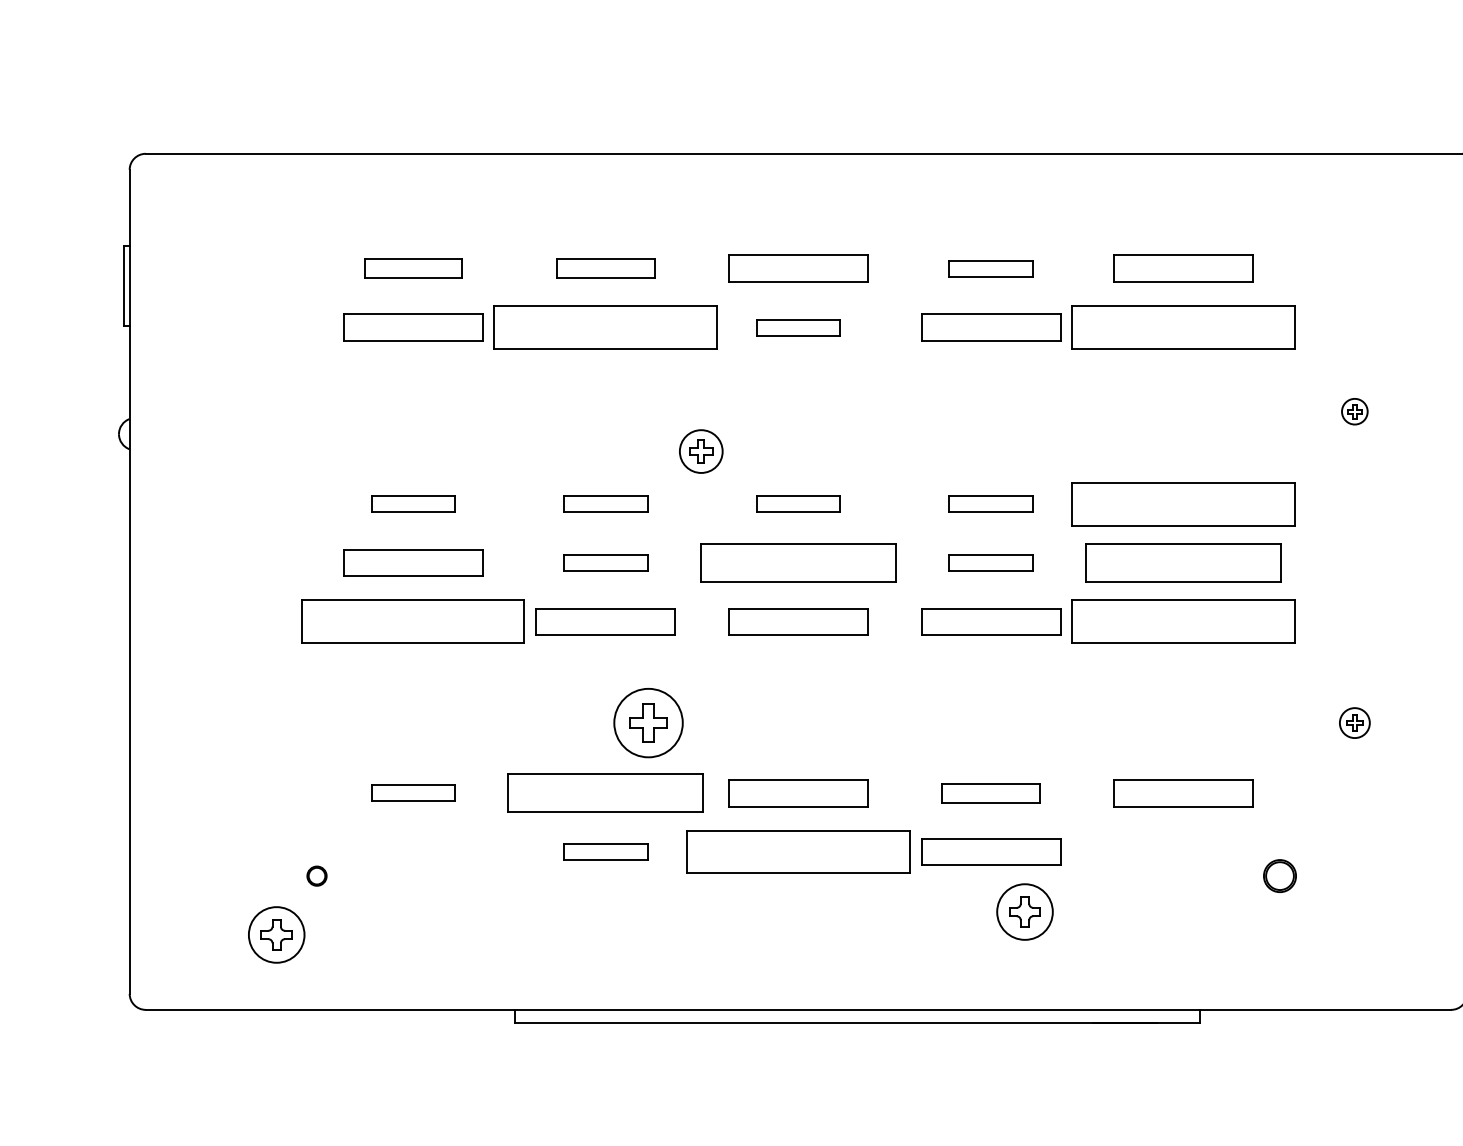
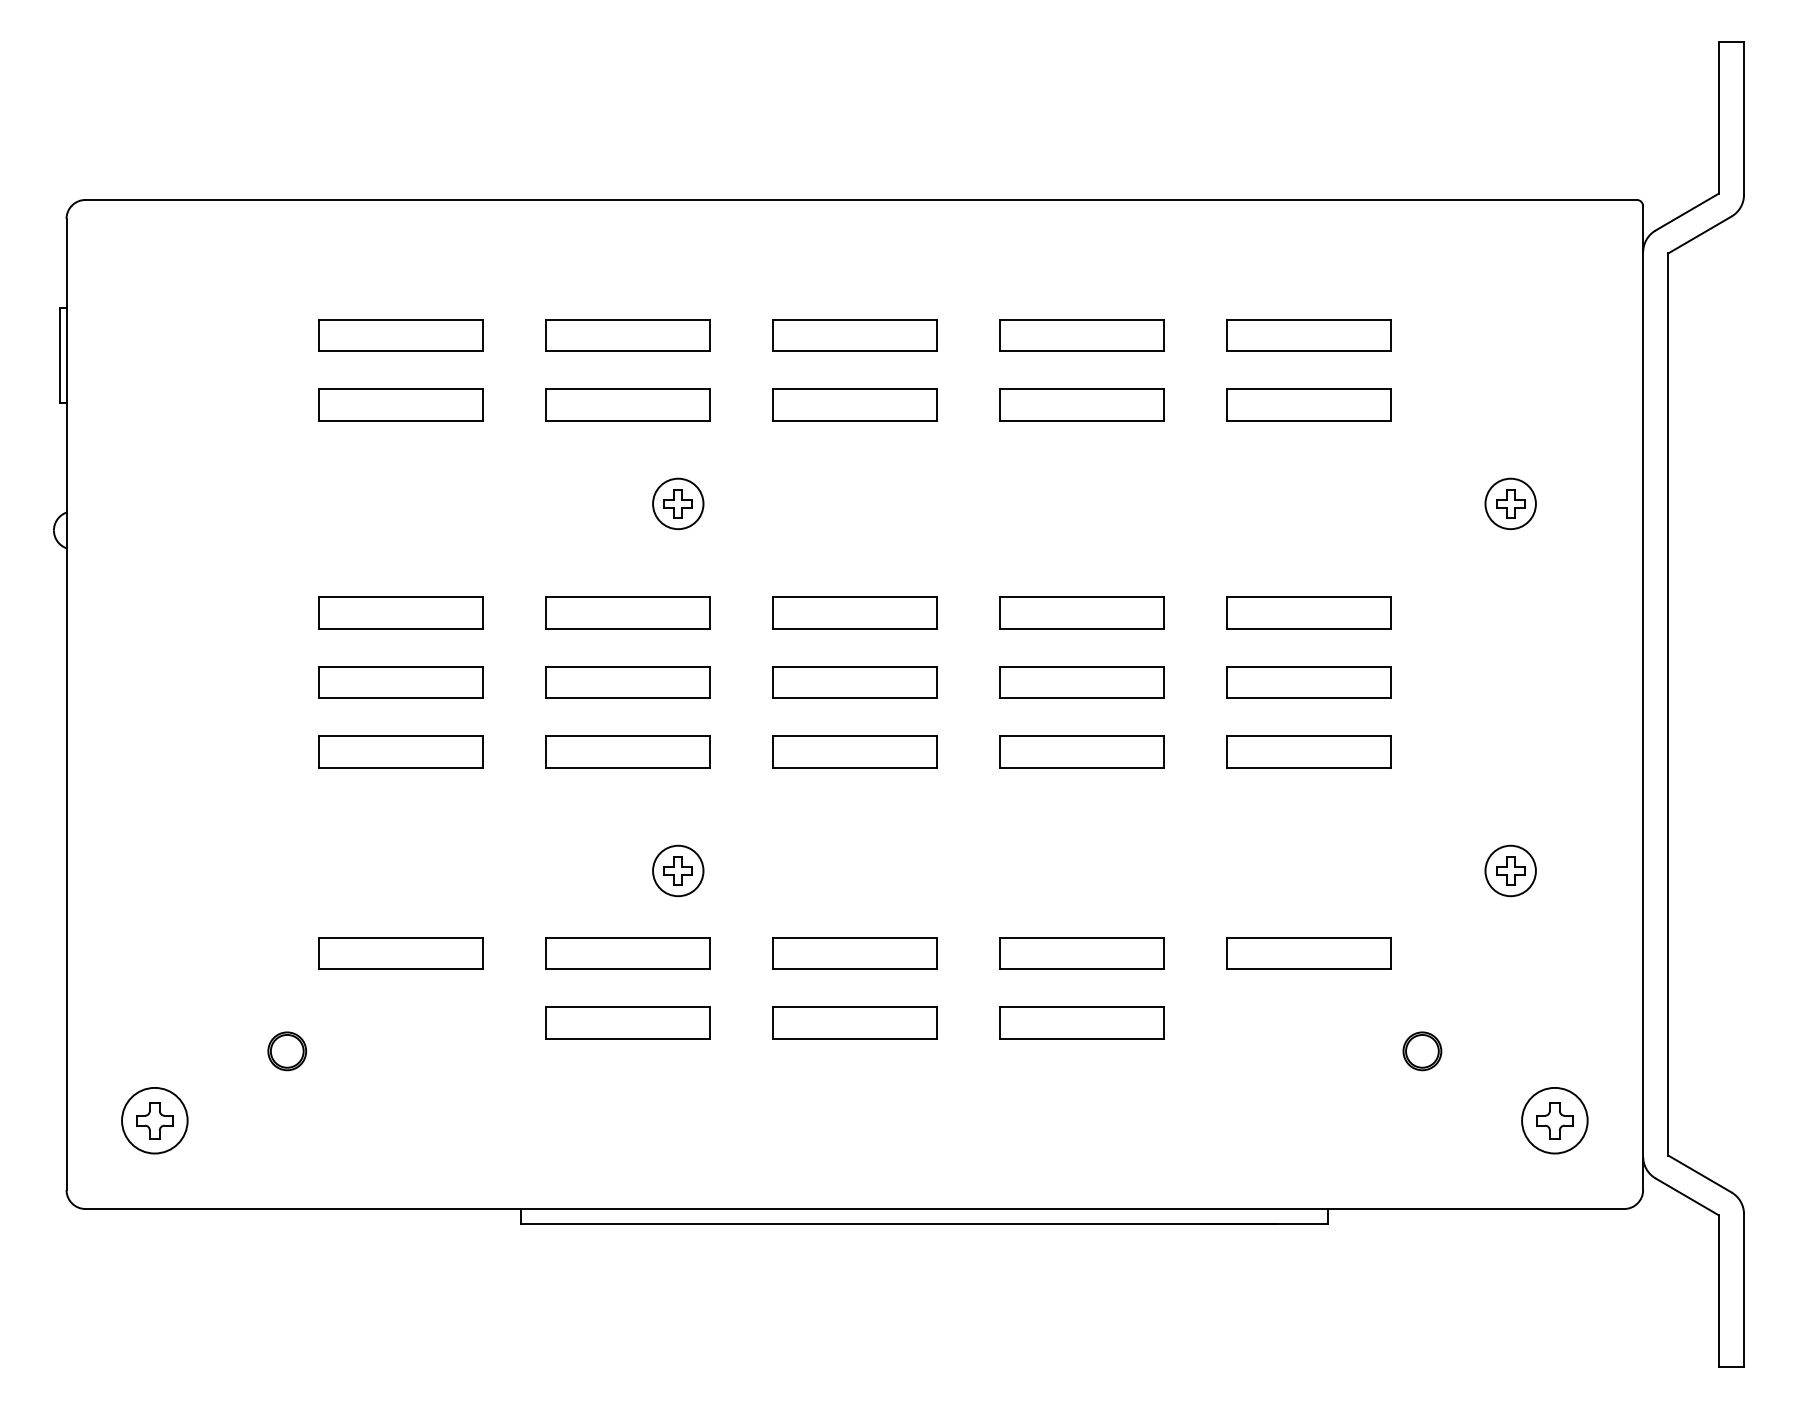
part: (413, 268) -> (400, 335), size x1.43
part: (605, 268) -> (627, 335), size x1.43
part: (990, 268) -> (1081, 335), size x1.67
part: (605, 327) -> (627, 404), size x0.62
part: (798, 327) -> (854, 404), size x1.67
part: (1183, 327) -> (1308, 404), size x0.62
part: (1354, 411) -> (1510, 503), size x1.67
part: (701, 451) -> (678, 503), moved
part: (413, 503) -> (400, 612), size x1.67
part: (605, 503) -> (627, 612), size x1.67
part: (798, 503) -> (854, 612), size x1.67
part: (990, 503) -> (1081, 612), size x1.67
part: (1183, 503) -> (1308, 612), size x0.62
part: (605, 563) -> (627, 682), size x1.67
part: (798, 563) -> (854, 682), size x0.71
part: (990, 563) -> (1081, 682), size x1.67
part: (1183, 563) -> (1308, 682), size x0.71
part: (413, 621) -> (400, 751), size x0.62
part: (1183, 621) -> (1308, 751), size x0.62
part: (648, 722) -> (678, 870), size x0.62
part: (1354, 722) -> (1510, 870), size x1.43
part: (413, 793) -> (400, 953), size x1.67
part: (605, 793) -> (627, 953), size x0.71
part: (990, 793) -> (1081, 953), size x1.43
part: (605, 851) -> (627, 1022), size x1.67
part: (798, 851) -> (854, 1022), size x0.62
part: (317, 876) -> (287, 1051), size x1.67
part: (1024, 911) -> (1554, 1120), moved
part: (276, 934) -> (154, 1120), moved

